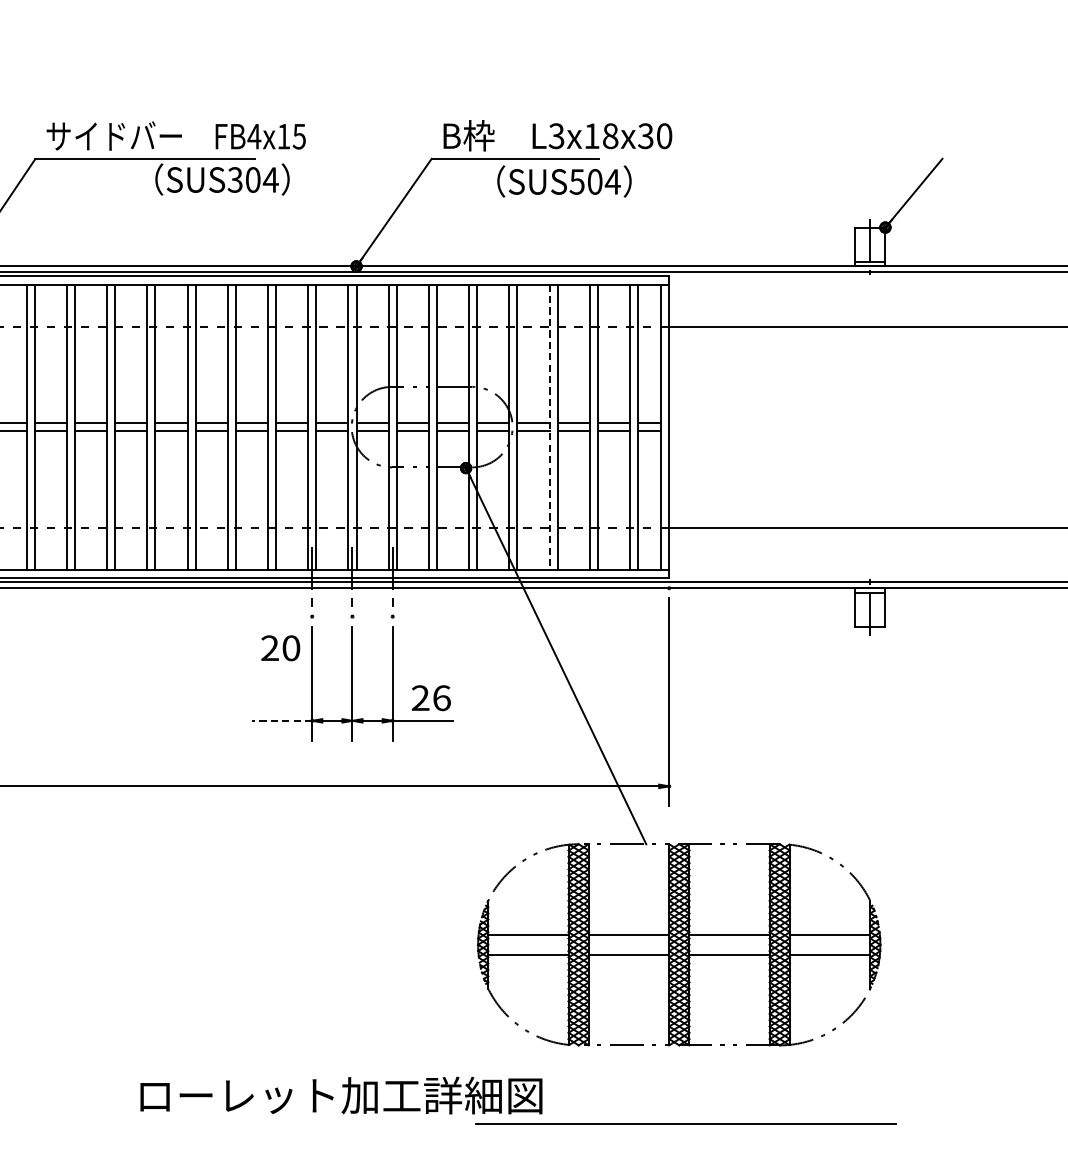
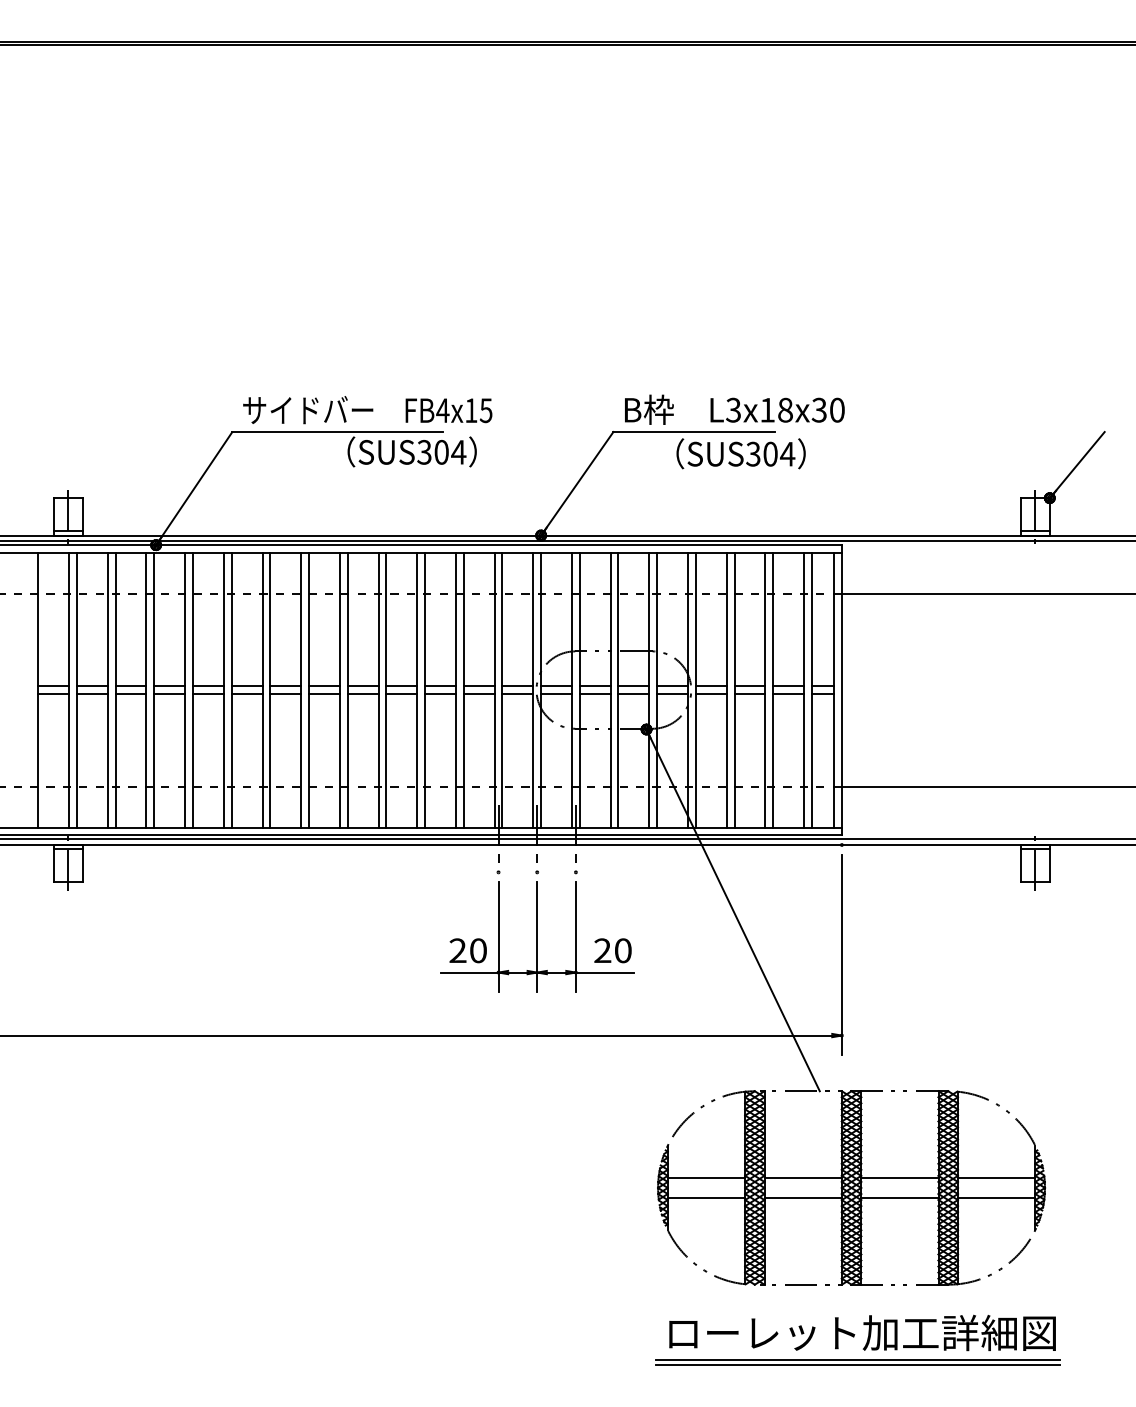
text: (577, 181) -> (753, 453), SUS504 -> SUS304
line: (549, 427) -> (726, 690), dashed -> solid
text: (279, 647) -> (467, 950), moved
text: (442, 697) -> (623, 950), 26 -> 20
line: (282, 720) -> (469, 972), dashed -> solid
text: (341, 1095) -> (862, 1332), moved
line: (686, 1128) -> (858, 1364), added

